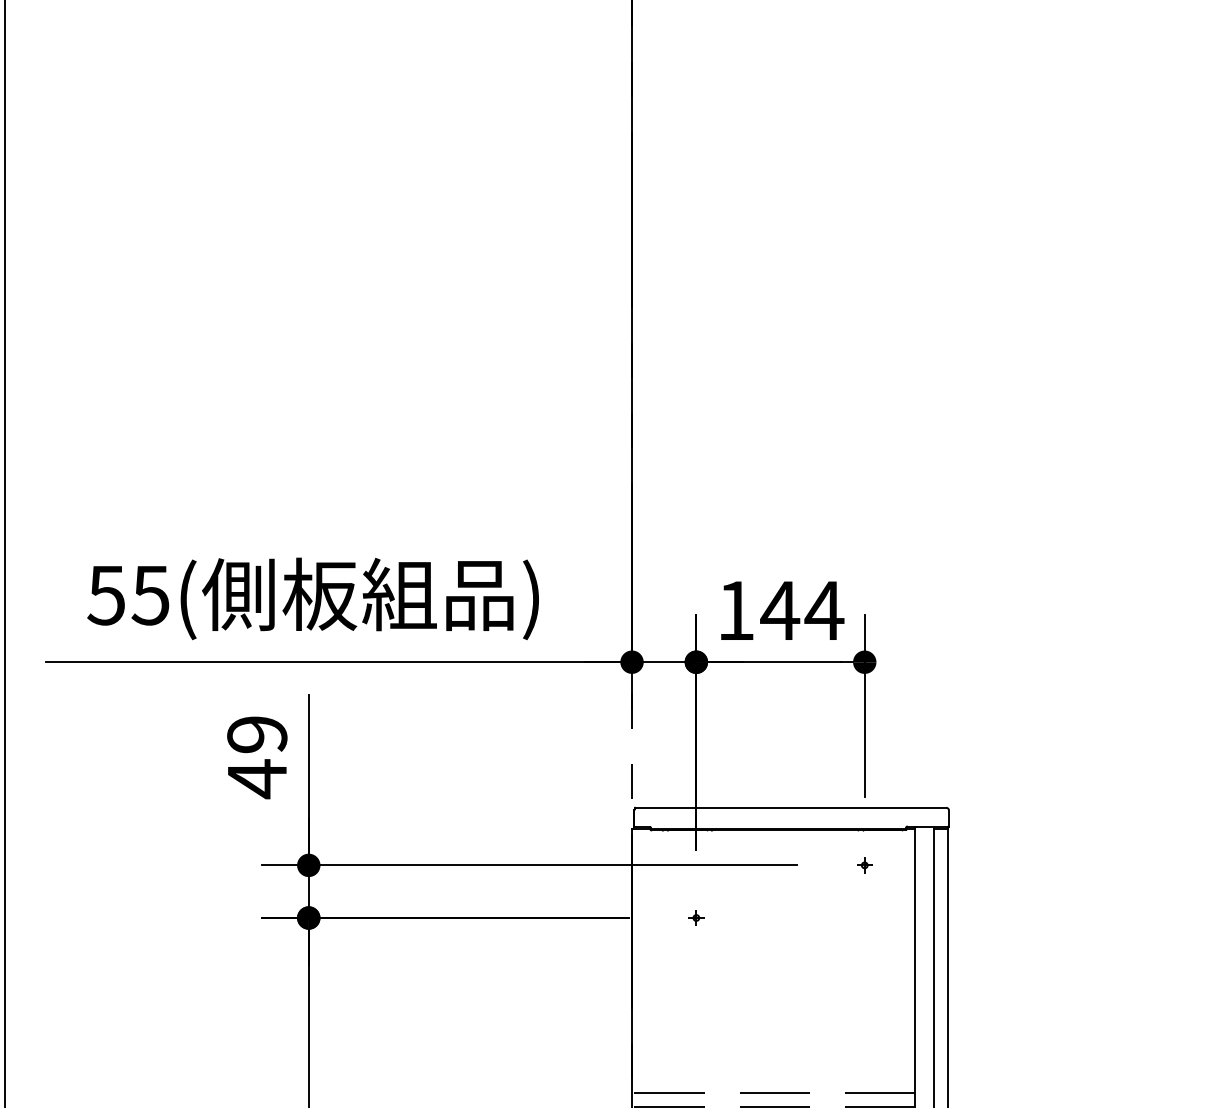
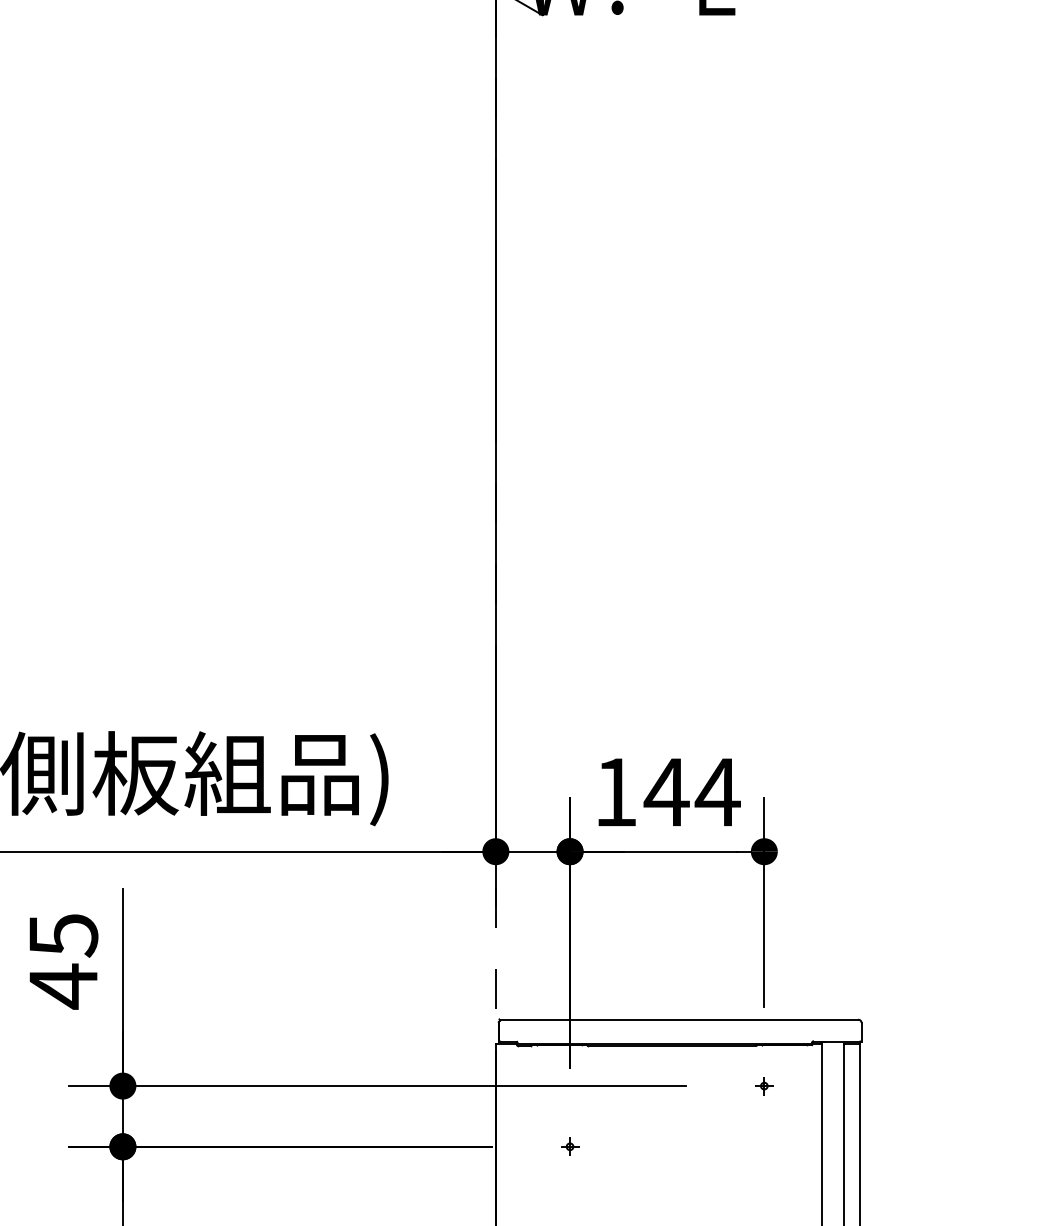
text: (257, 735) -> (63, 936), 49 -> 45

